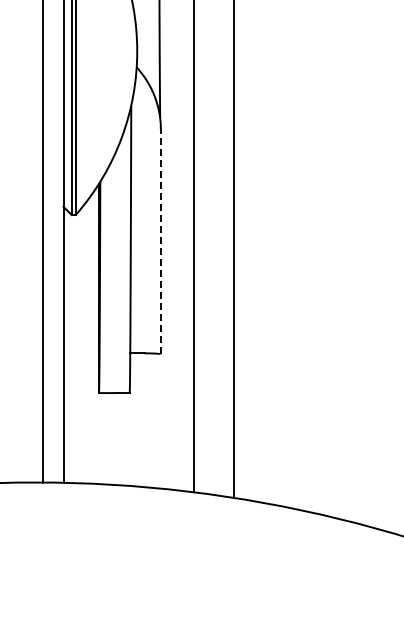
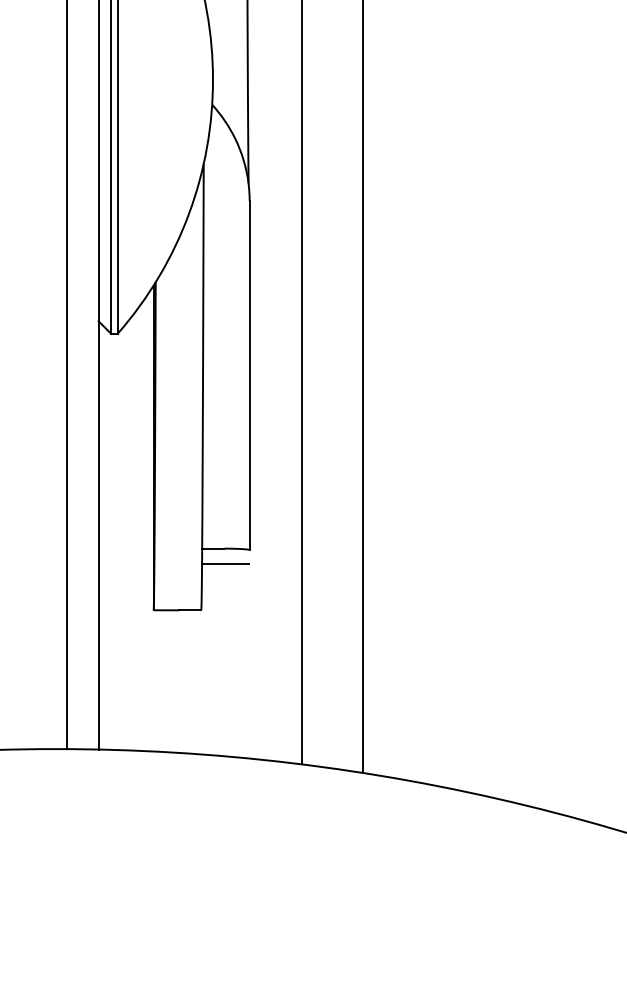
line: (160, 241) -> (249, 375), dashed -> solid
line: (145, 363) -> (225, 564), added

